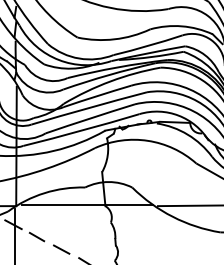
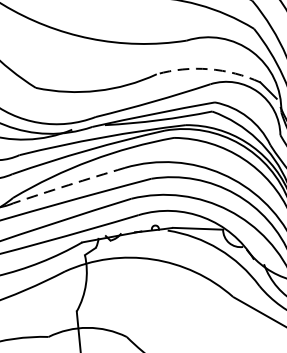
arc: (181, 26) -> (208, 69), solid -> dashed
arc: (97, 96) -> (69, 185), solid -> dashed

